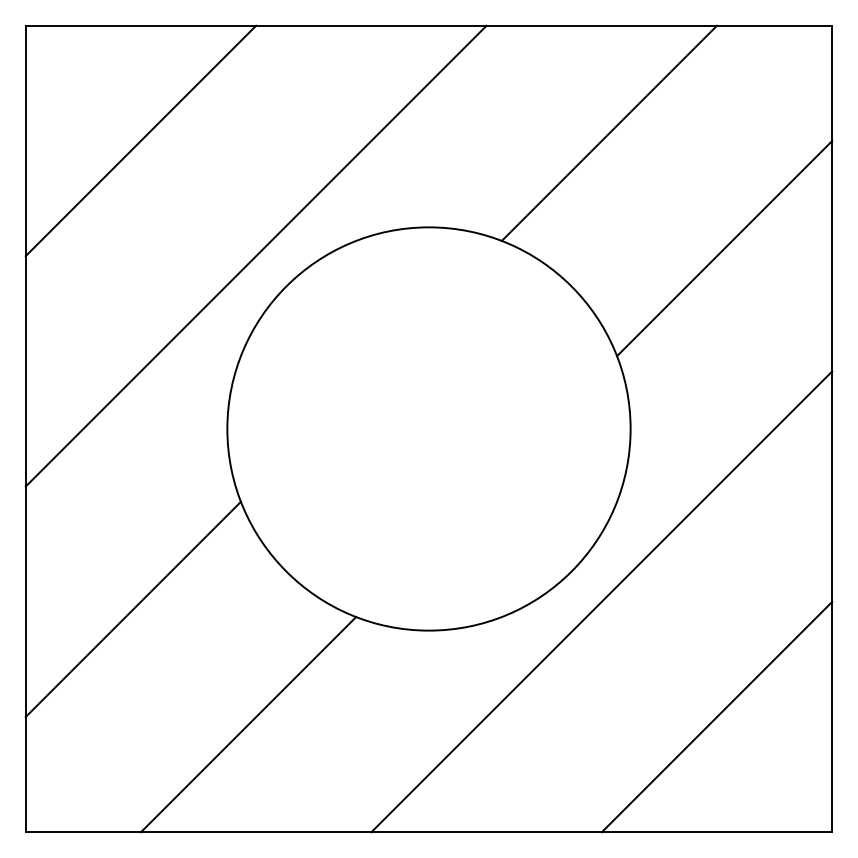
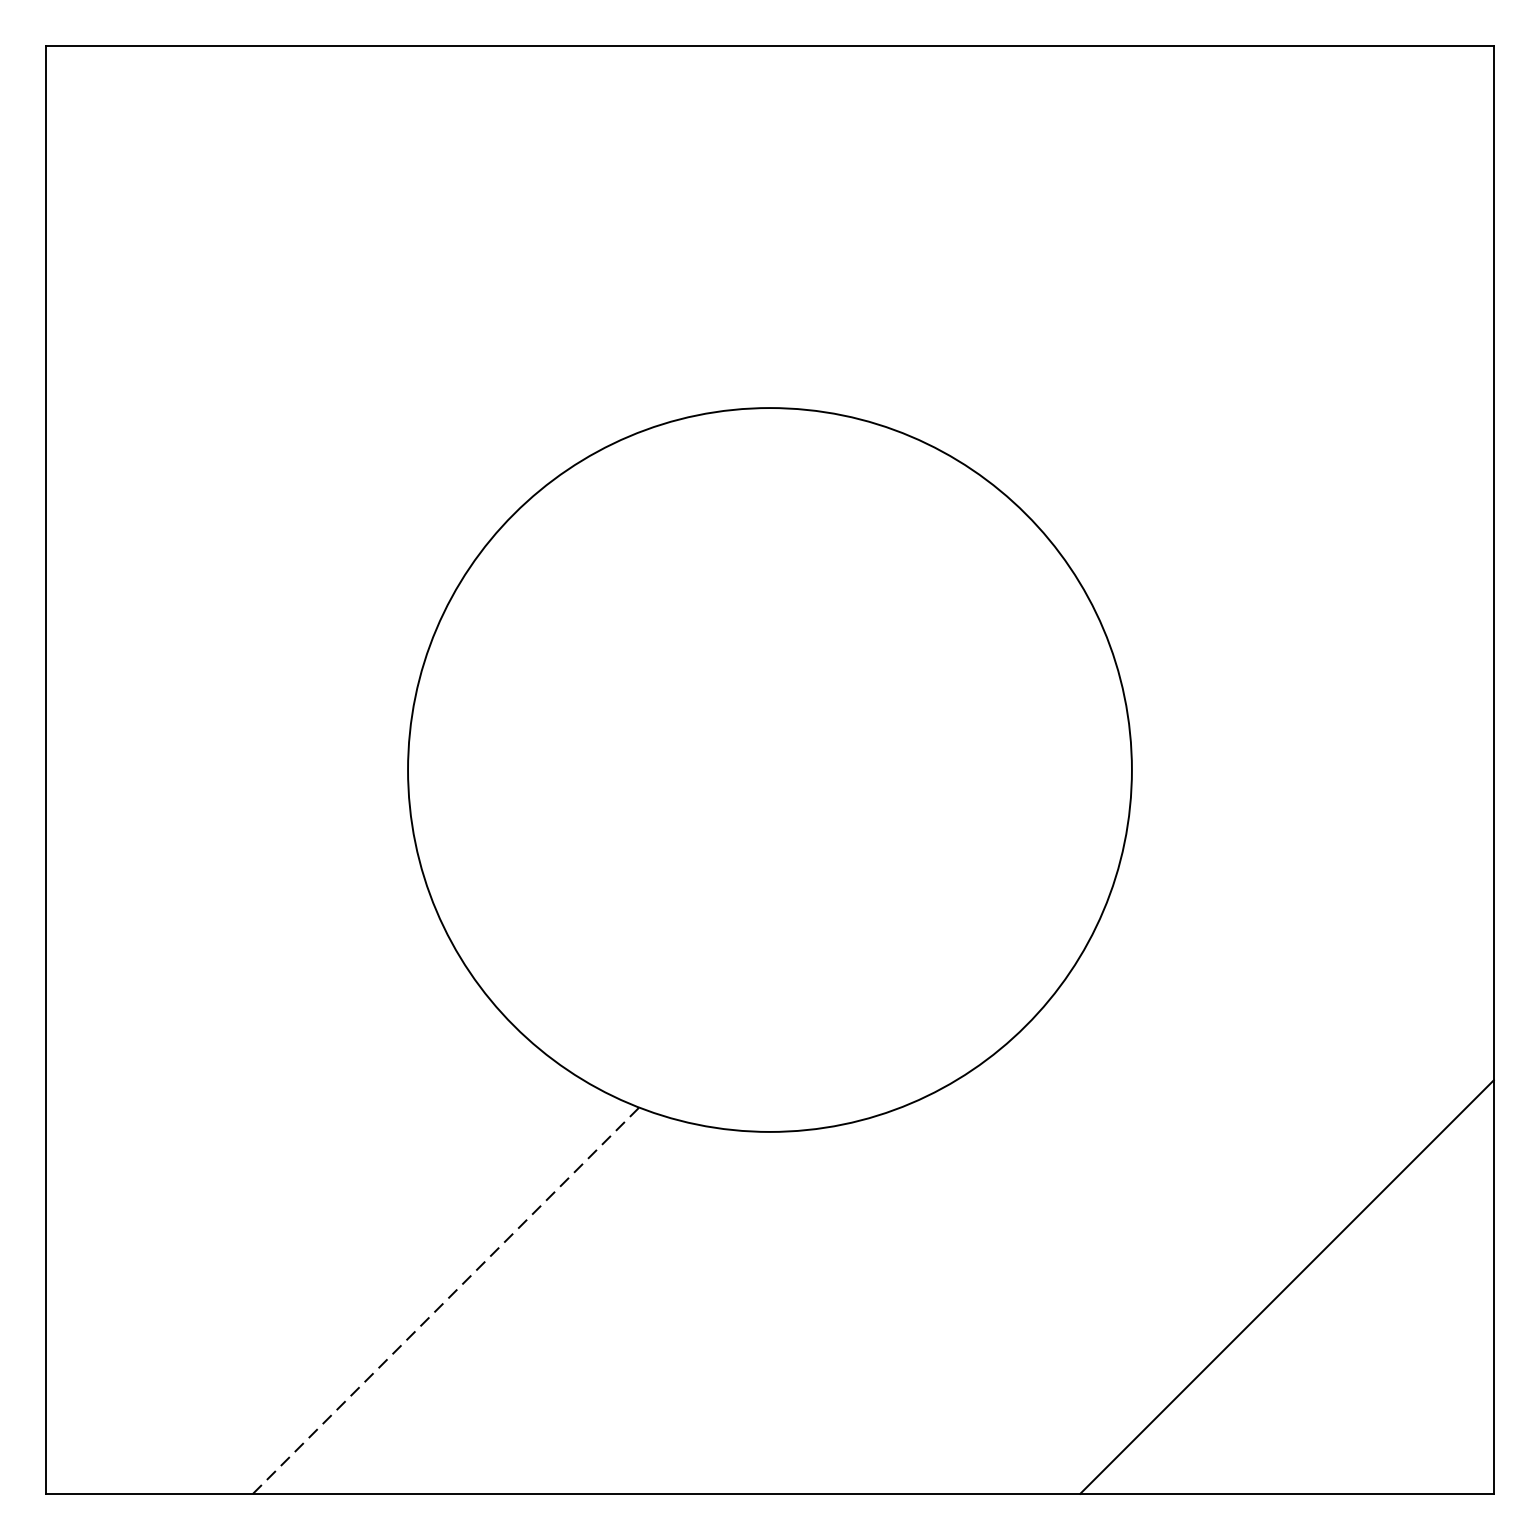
line: (609, 132) -> (1094, 237), removed
line: (140, 140) -> (252, 252), removed
line: (724, 248) -> (1300, 445), removed
line: (255, 255) -> (458, 458), removed
line: (601, 601) -> (1079, 1079), removed
line: (132, 609) -> (237, 1094), removed
line: (248, 724) -> (445, 1300), solid -> dashed

